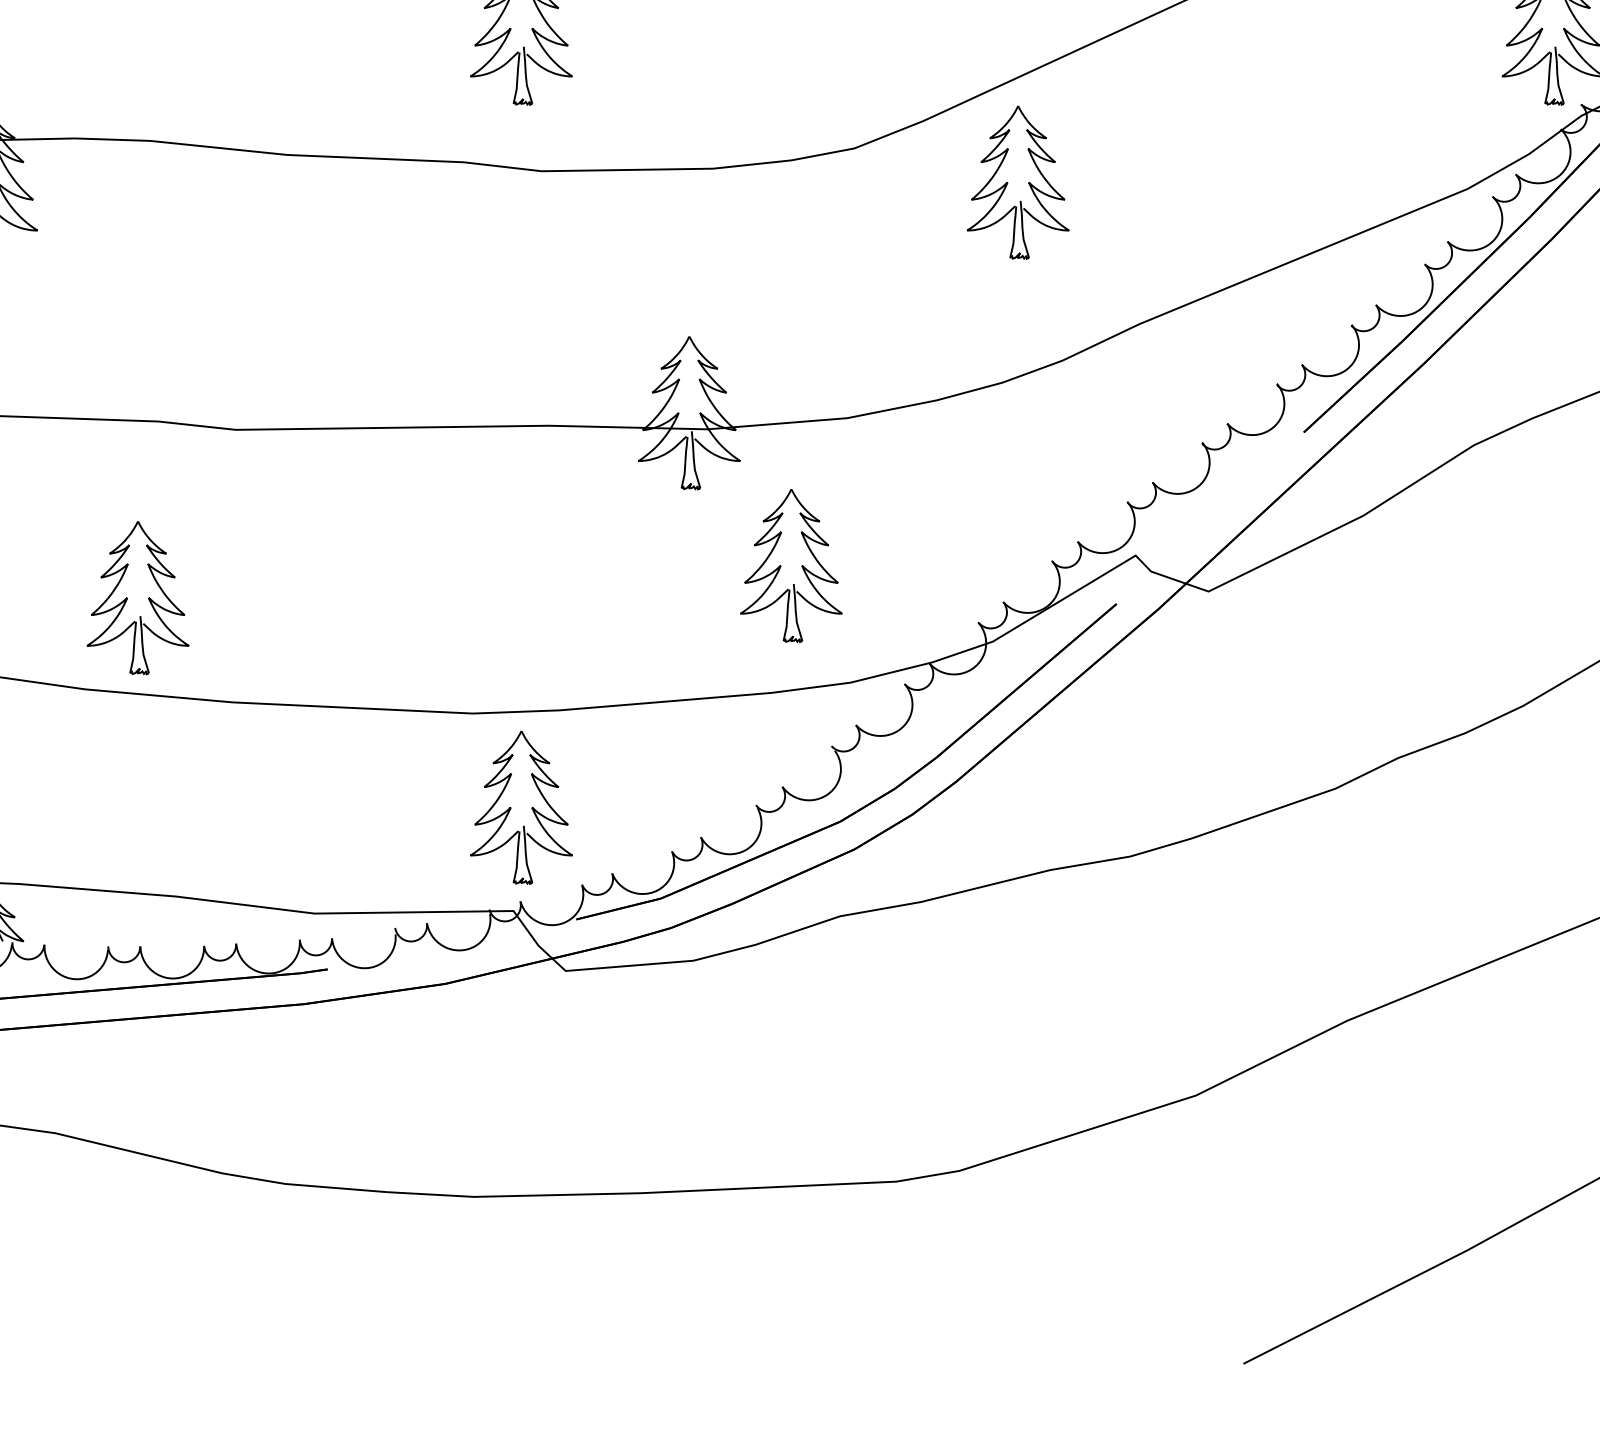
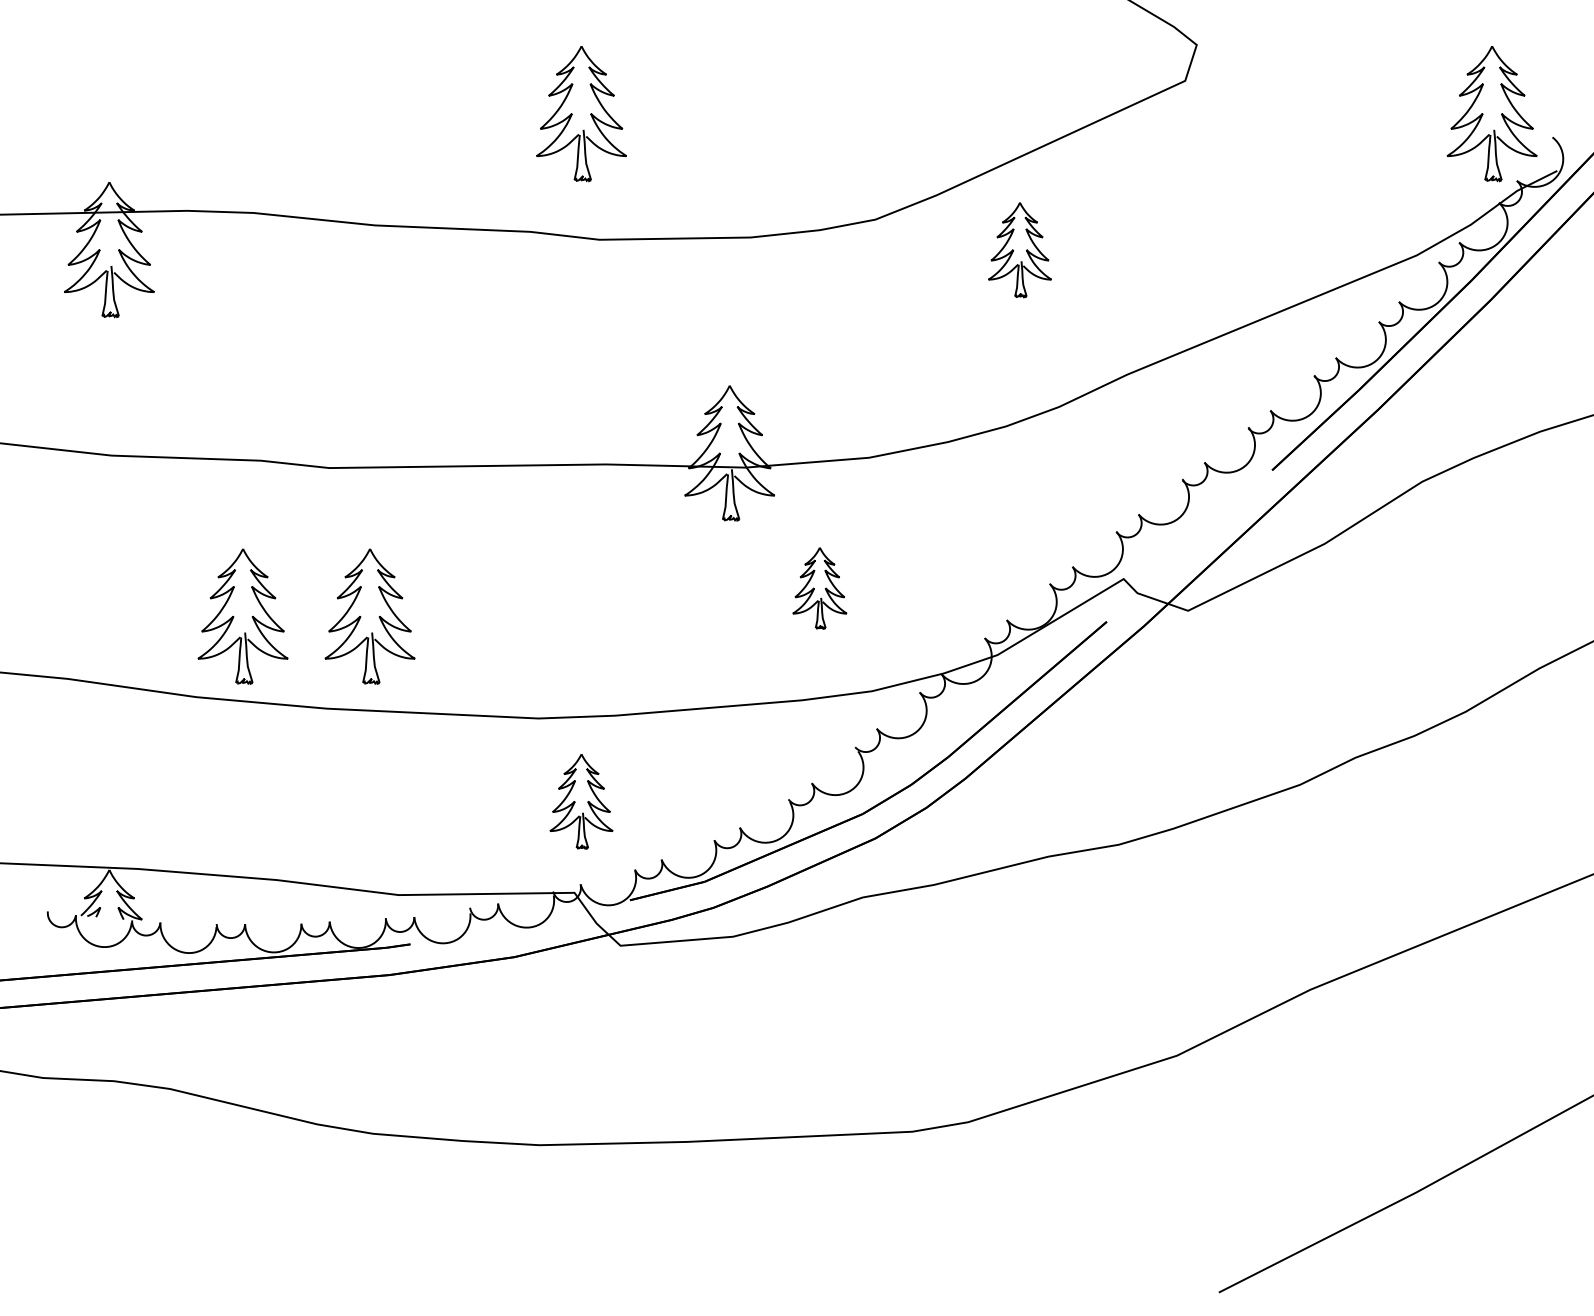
part: (1017, 183) -> (1019, 250), size x0.7
part: (791, 566) -> (819, 588), size x0.6
part: (281, 597) -> (369, 616), added
part: (521, 807) -> (581, 801), size x0.7

